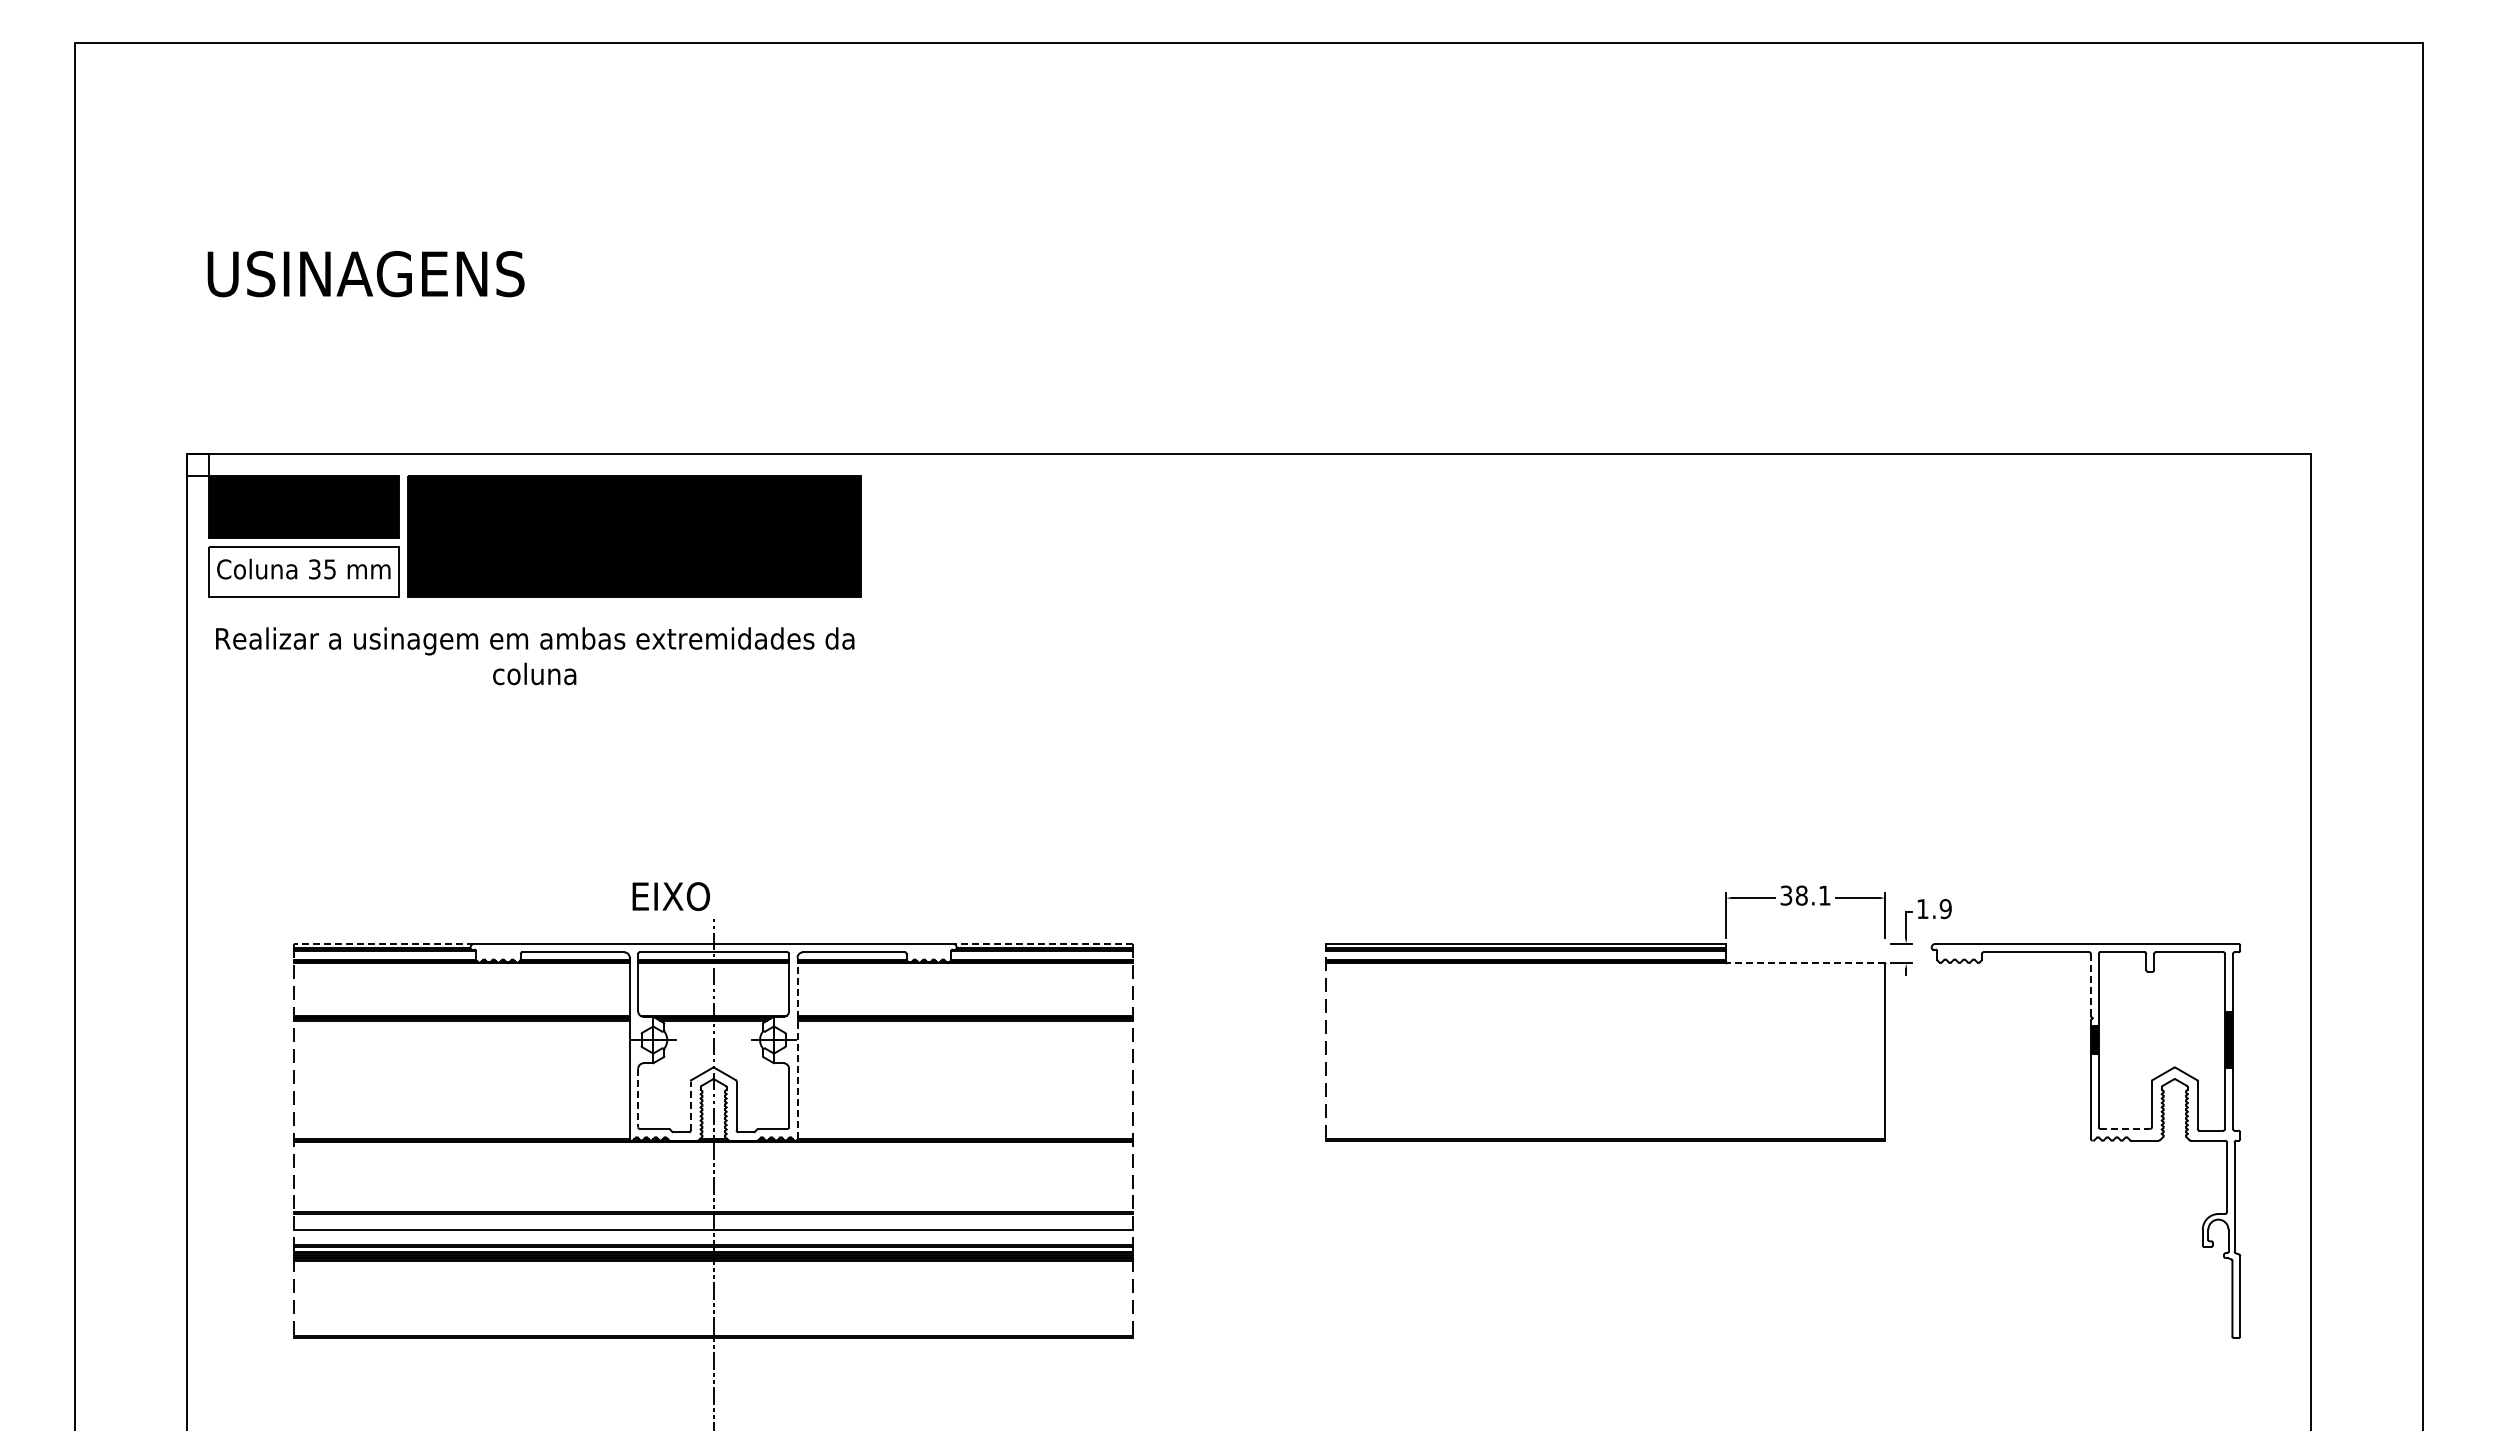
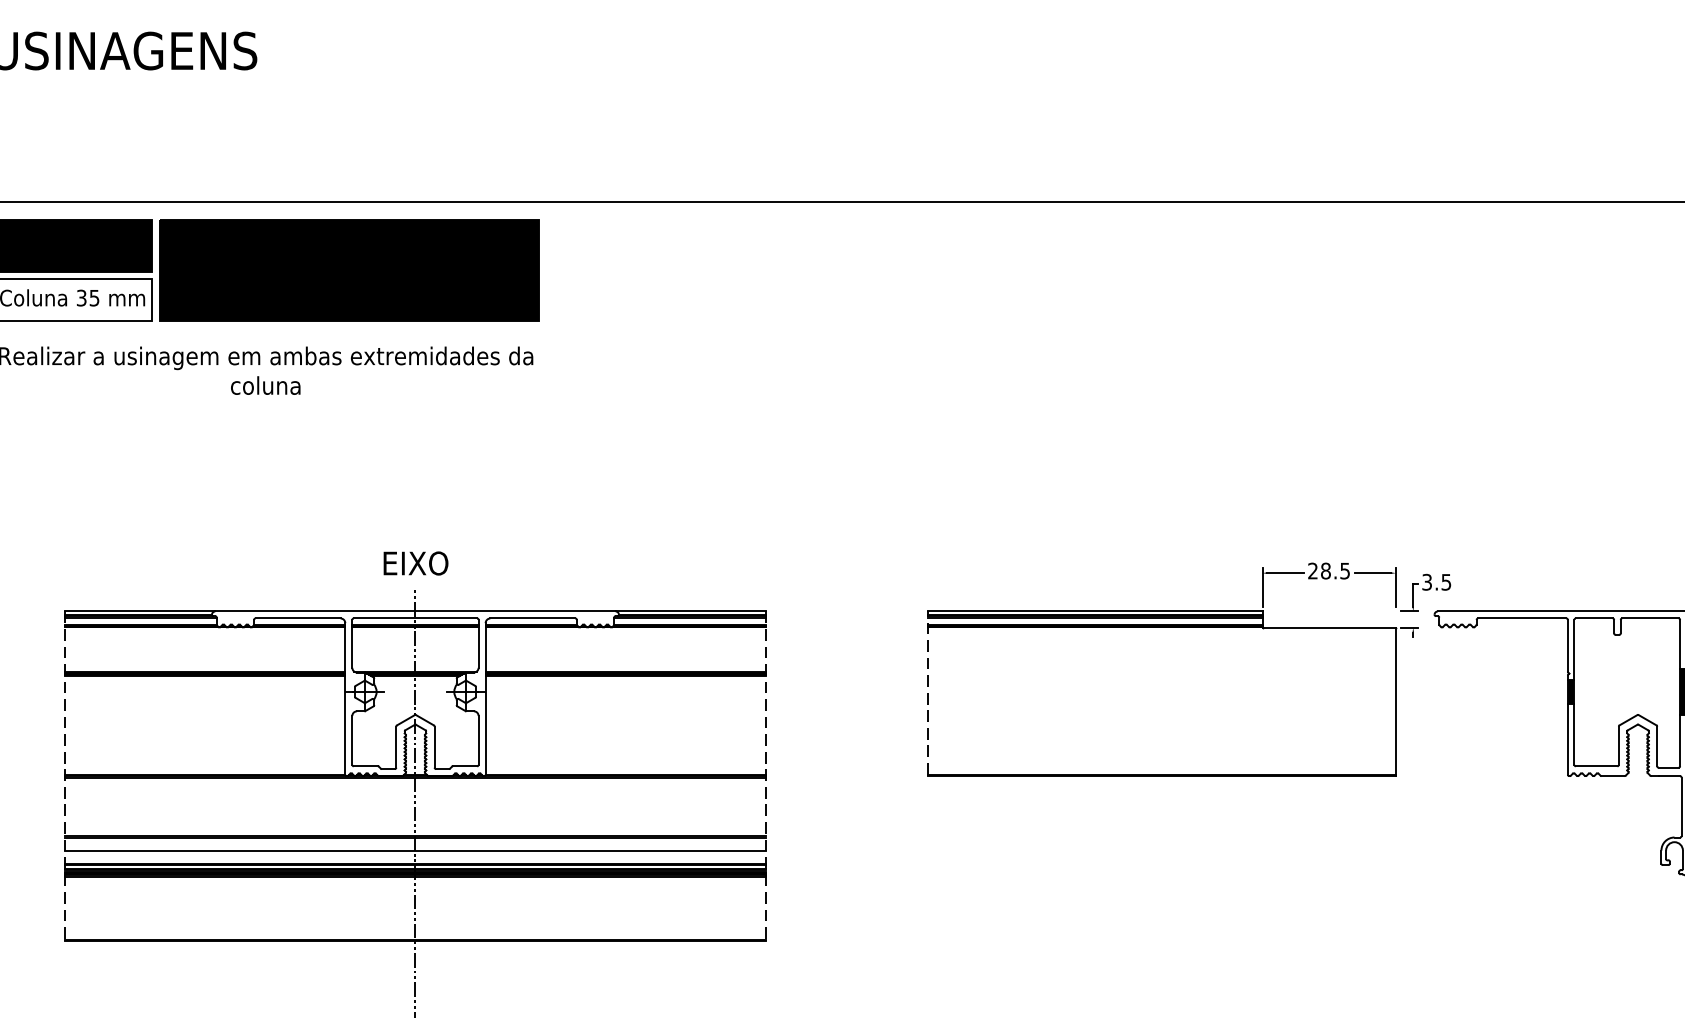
text: (1805, 895) -> (1329, 570), 38.1 -> 28.5
text: (670, 896) -> (415, 563), moved
text: (1934, 909) -> (1436, 582), 1.9 -> 3.5
line: (383, 943) -> (139, 611), dashed -> solid
line: (1042, 943) -> (690, 611), dashed -> solid
line: (1805, 963) -> (1329, 627), dashed -> solid
line: (2090, 984) -> (1567, 645), dashed -> solid
line: (797, 1048) -> (485, 698), dashed -> solid
line: (638, 1098) -> (352, 740), dashed -> solid
line: (690, 1106) -> (396, 747), dashed -> solid
line: (2125, 1128) -> (1596, 765), dashed -> solid

